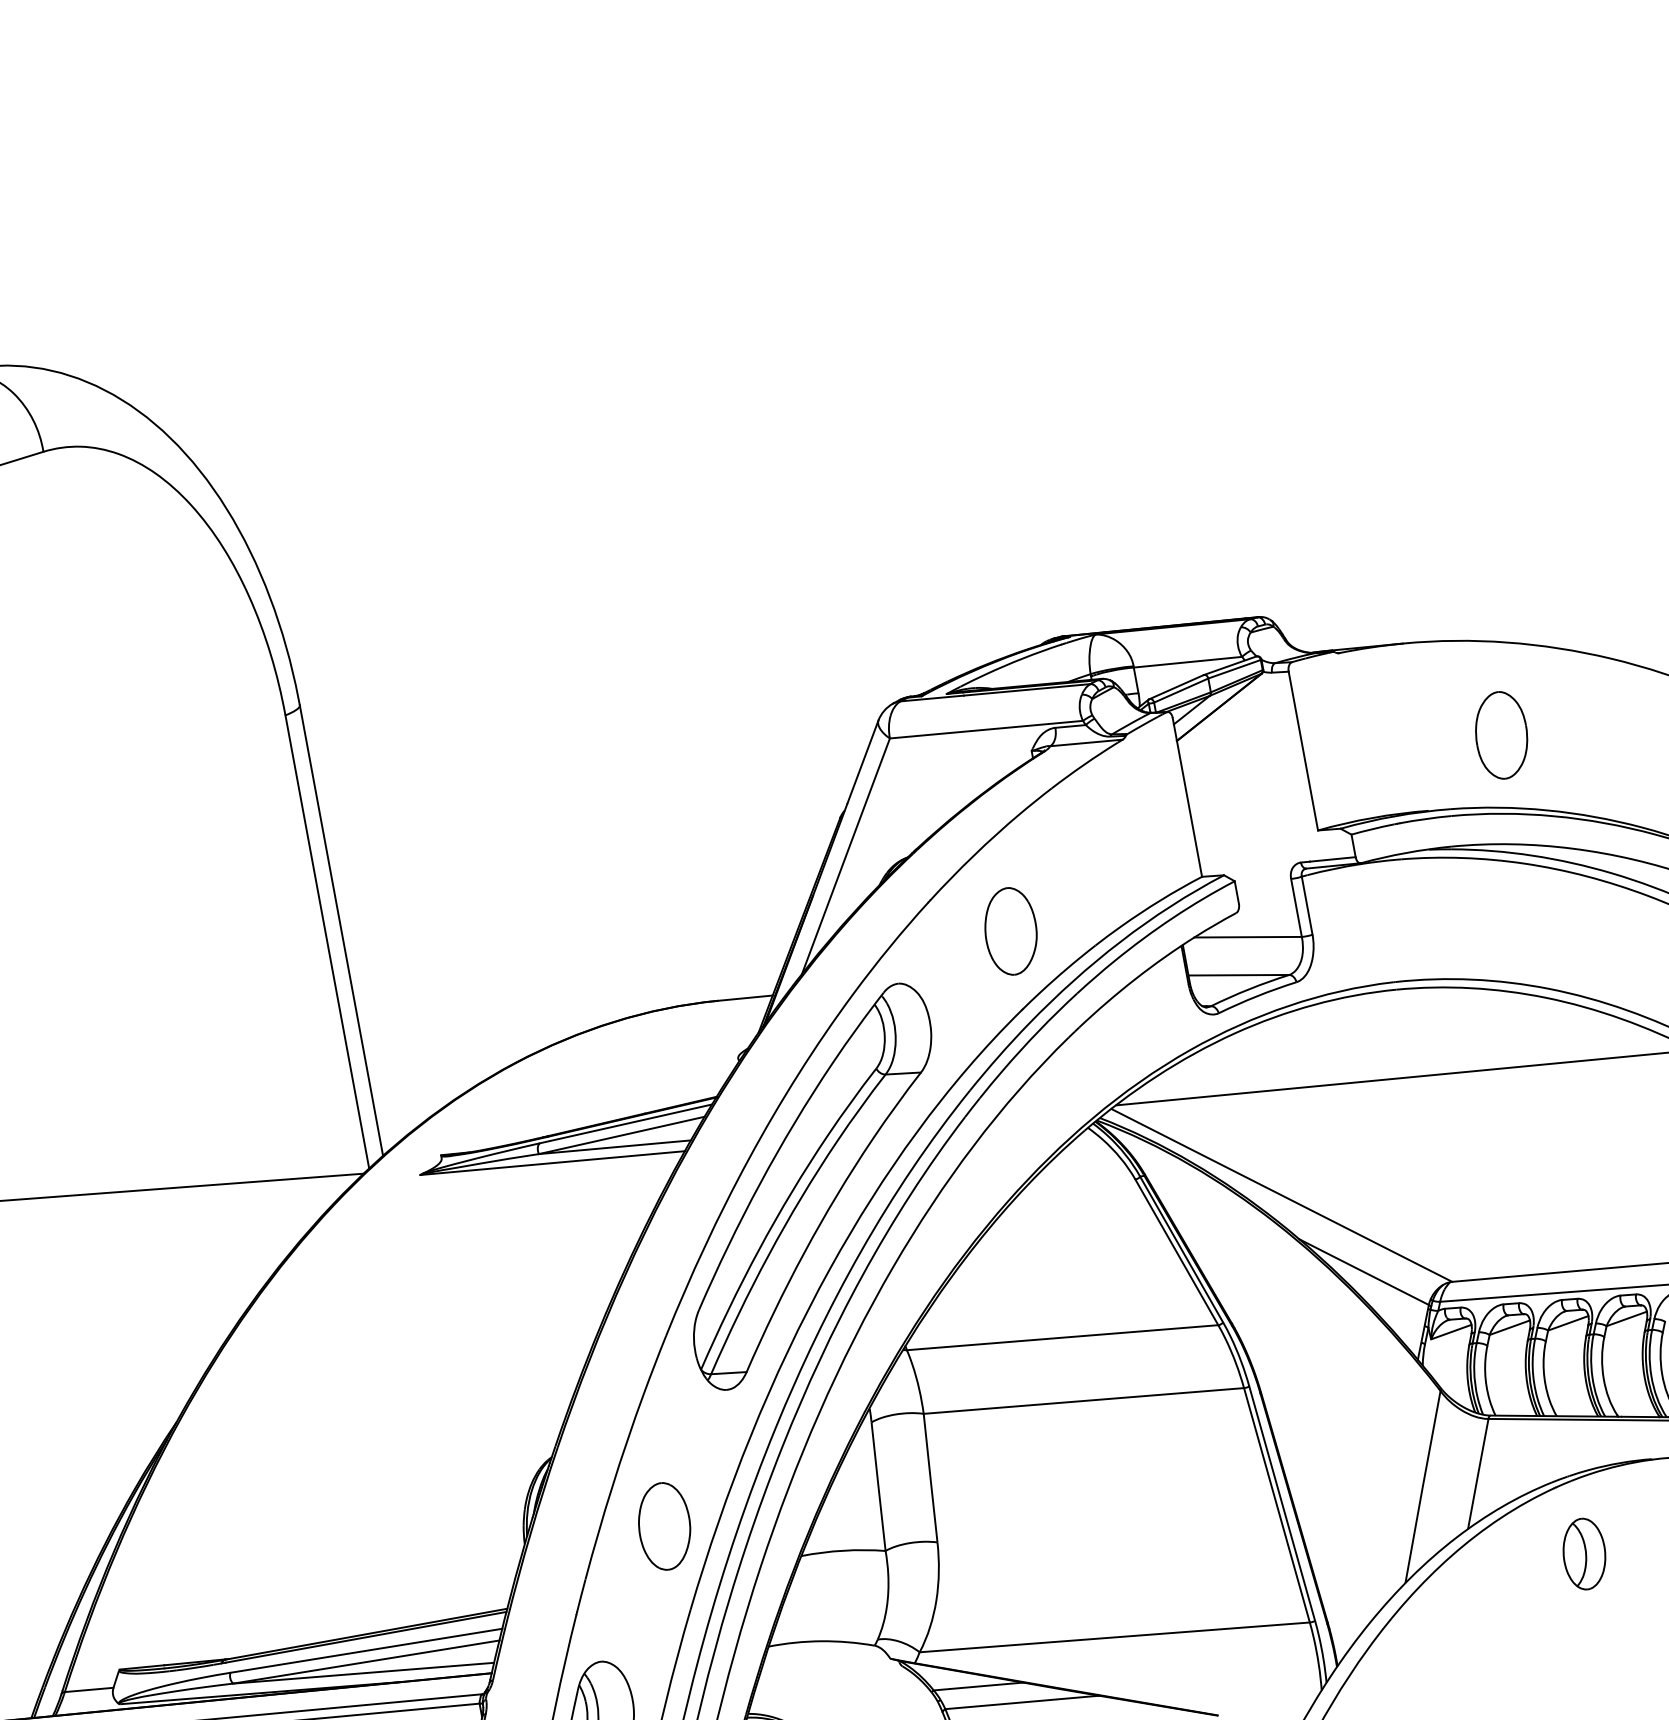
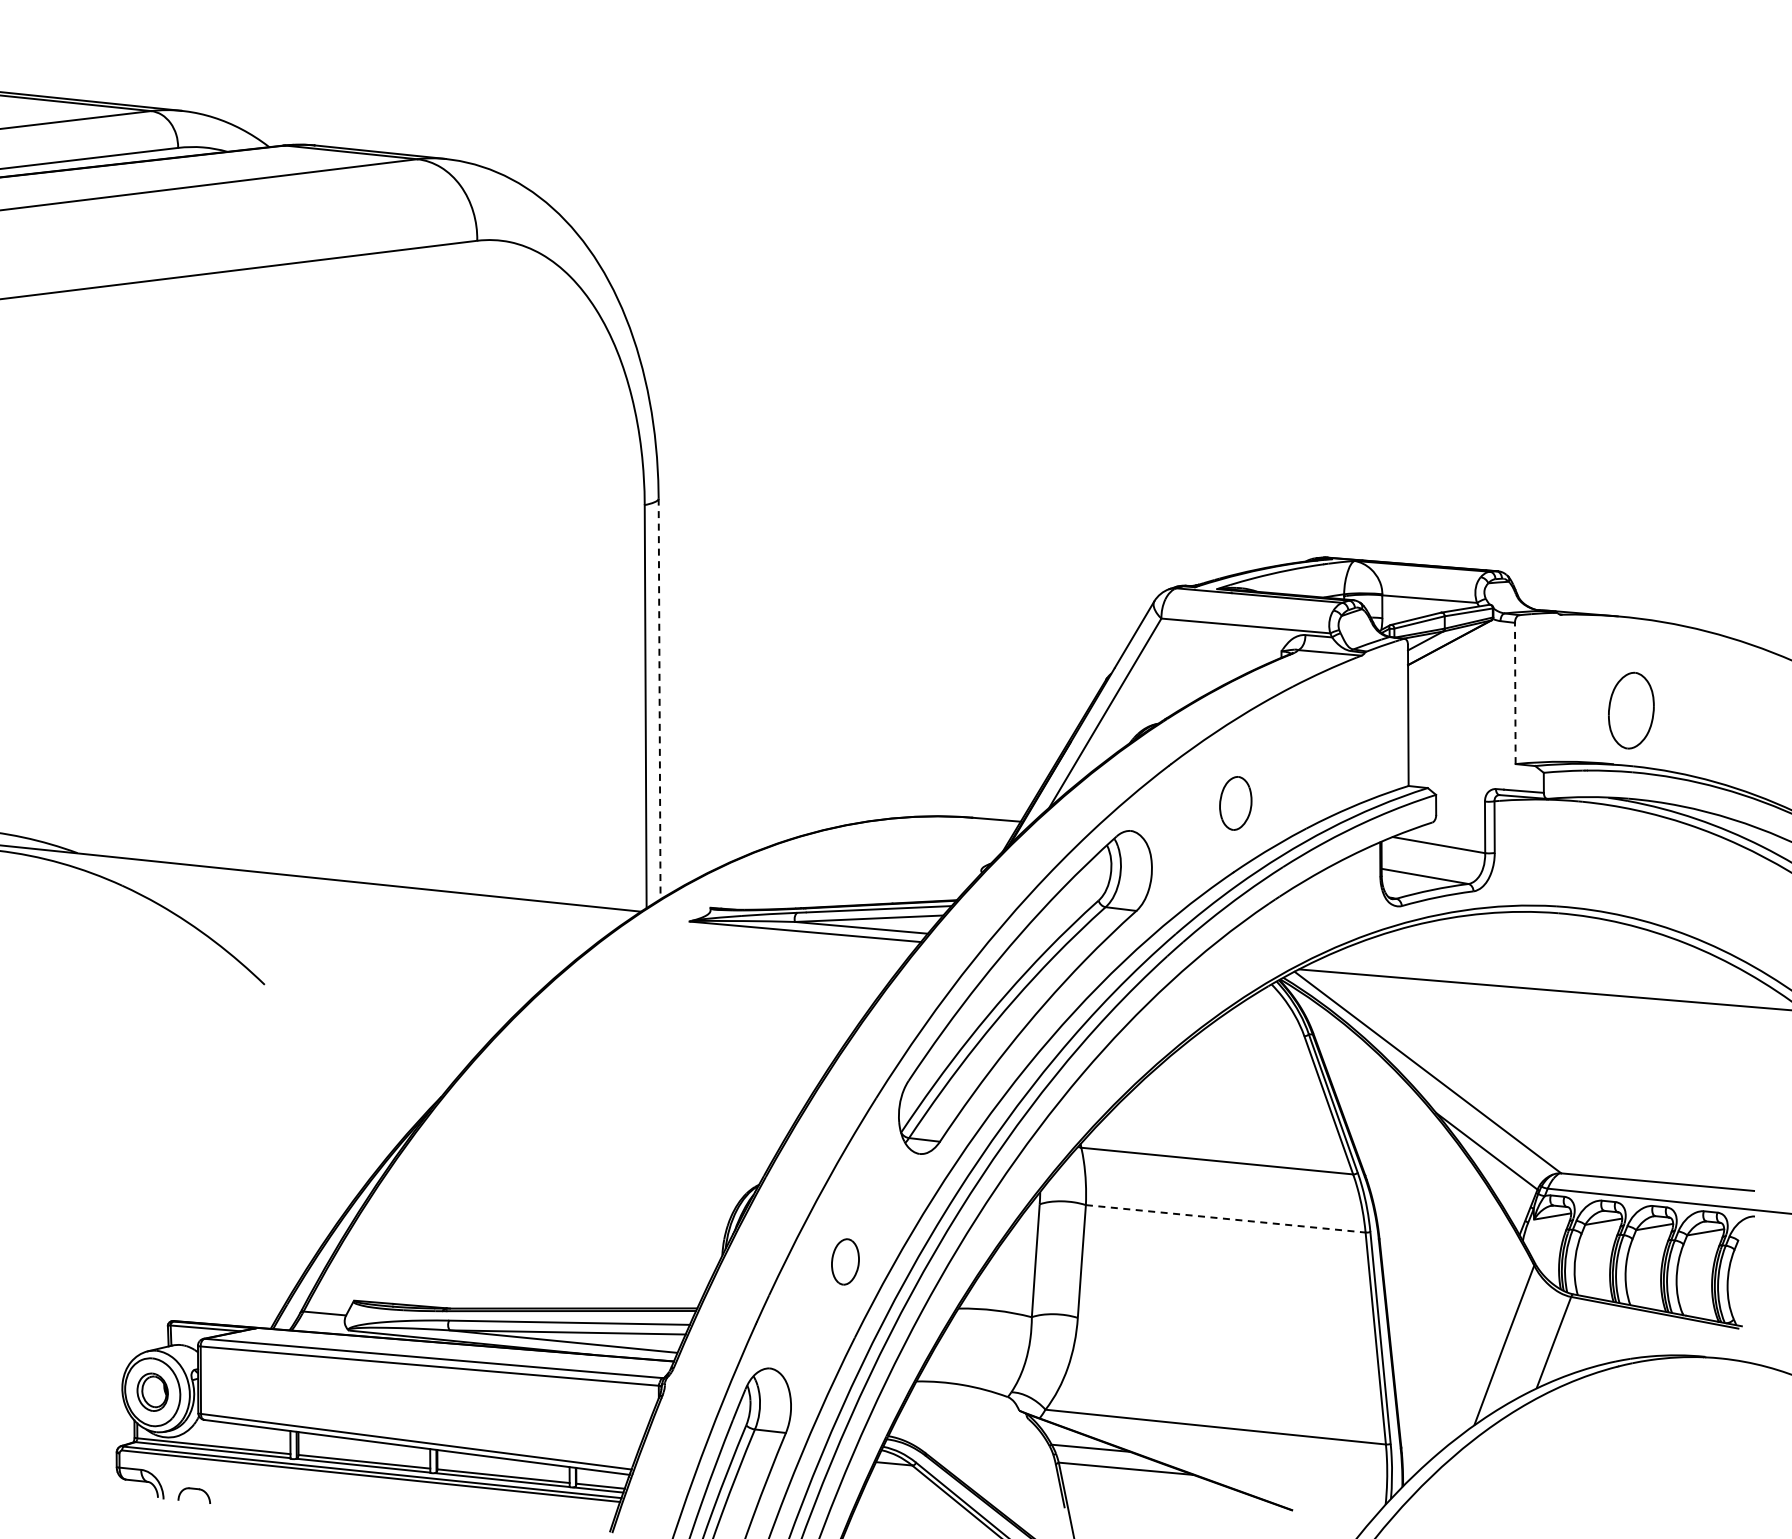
part: (1501, 735) -> (1631, 710), moved
line: (1303, 751) -> (1515, 693), solid -> dashed
line: (341, 931) -> (659, 699), solid -> dashed
part: (1010, 931) -> (1235, 803), size x0.7
line: (1083, 1400) -> (1225, 1218), solid -> dashed
part: (664, 1525) -> (845, 1261), size x0.6
part: (1583, 1553) -> (1632, 1427), removed

